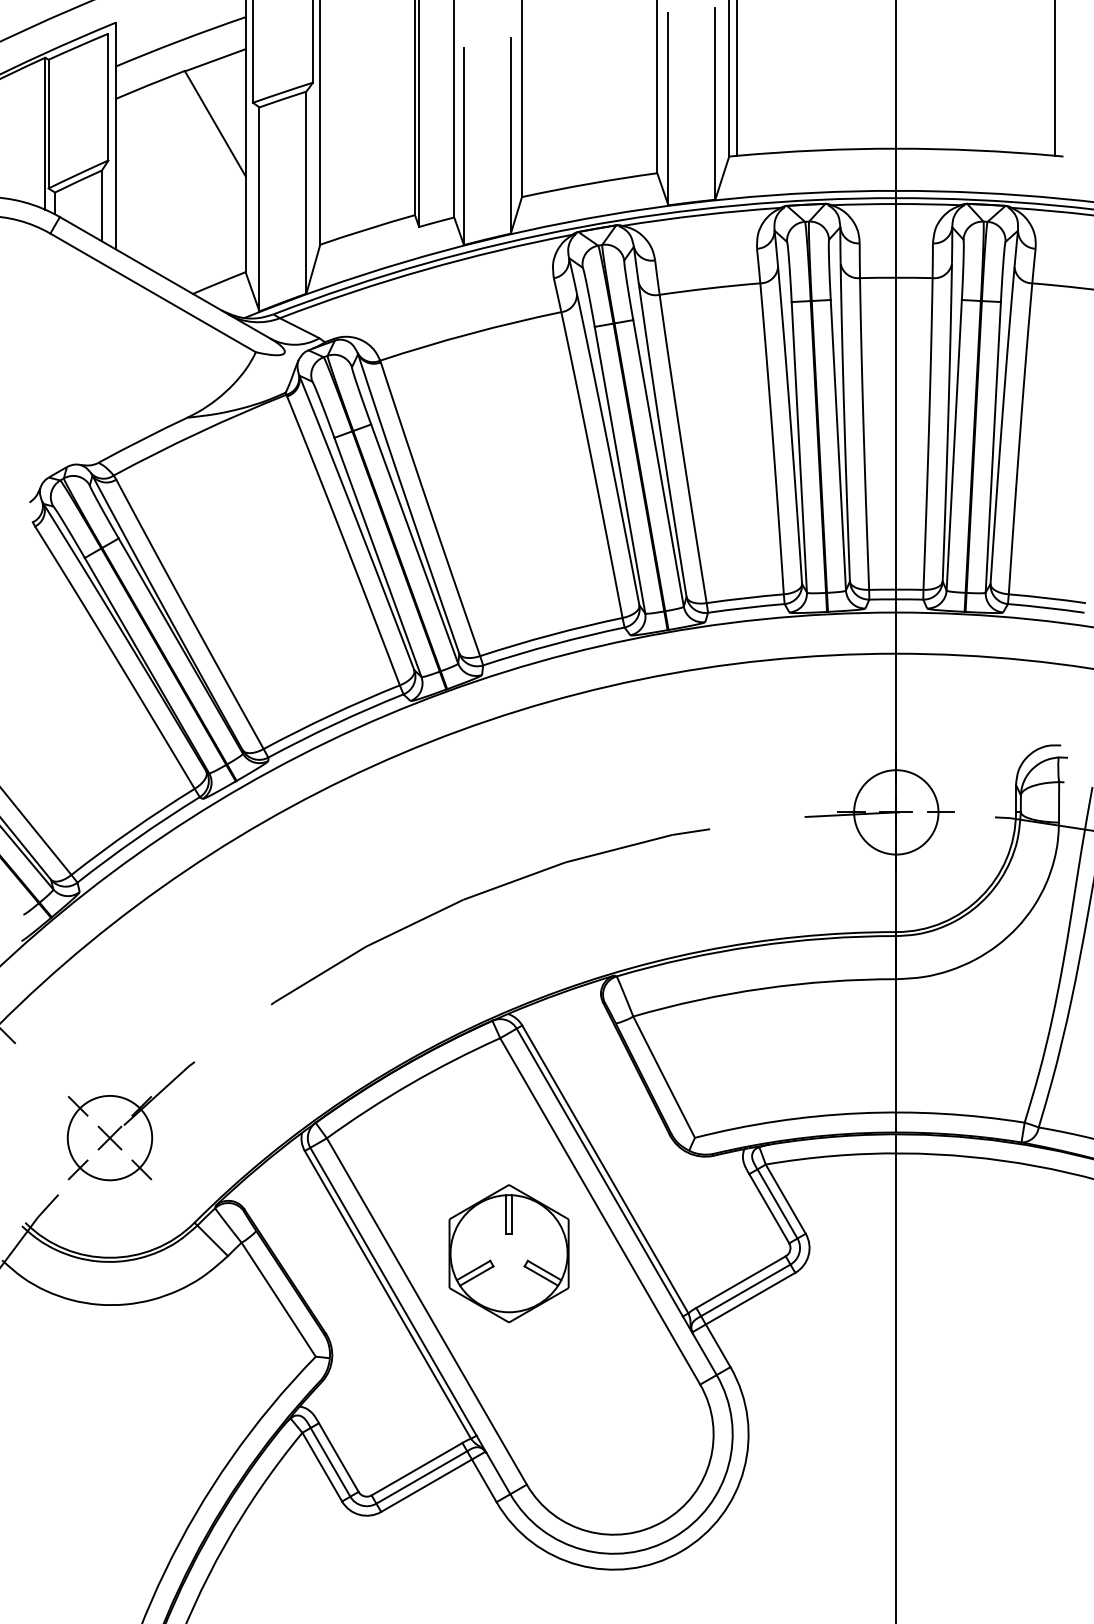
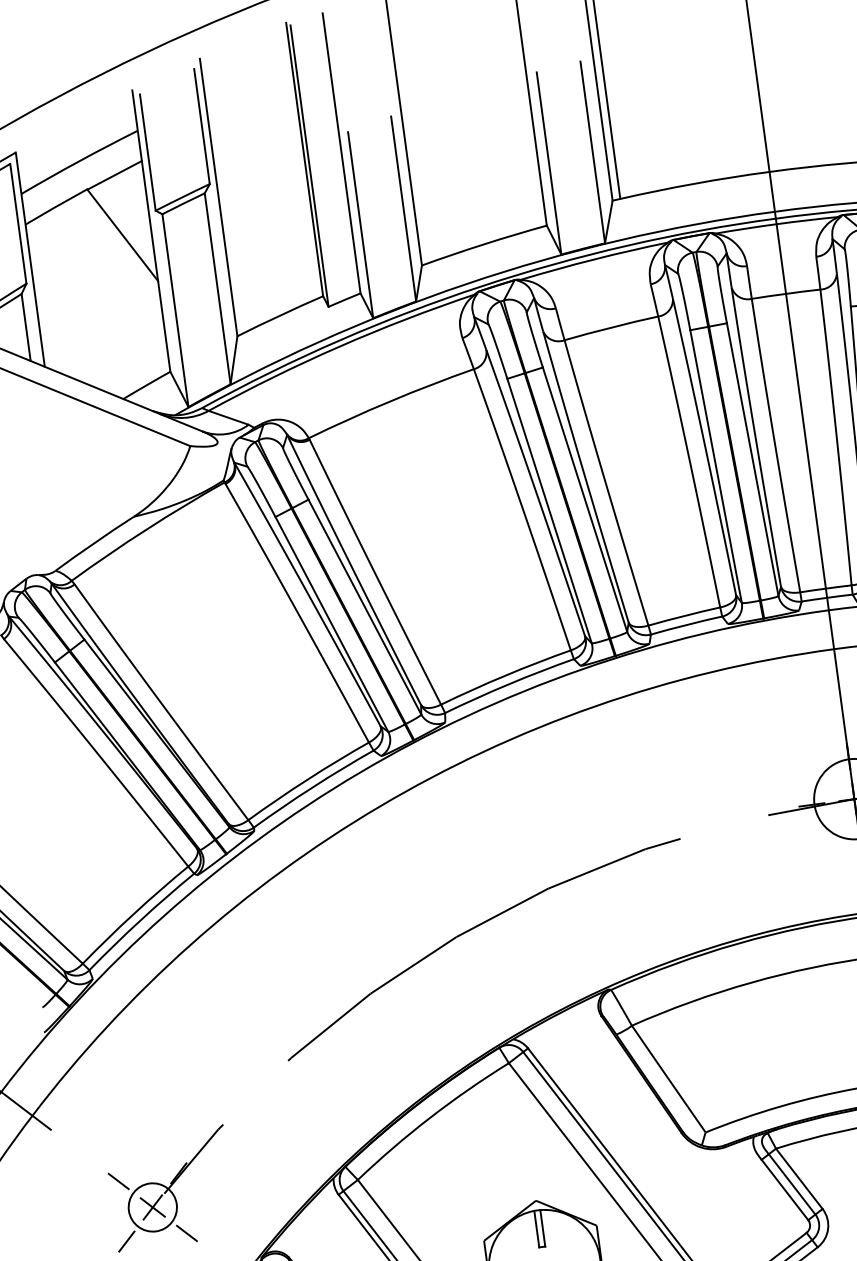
circle: (109, 1137) -> (152, 1206), size x0.6

